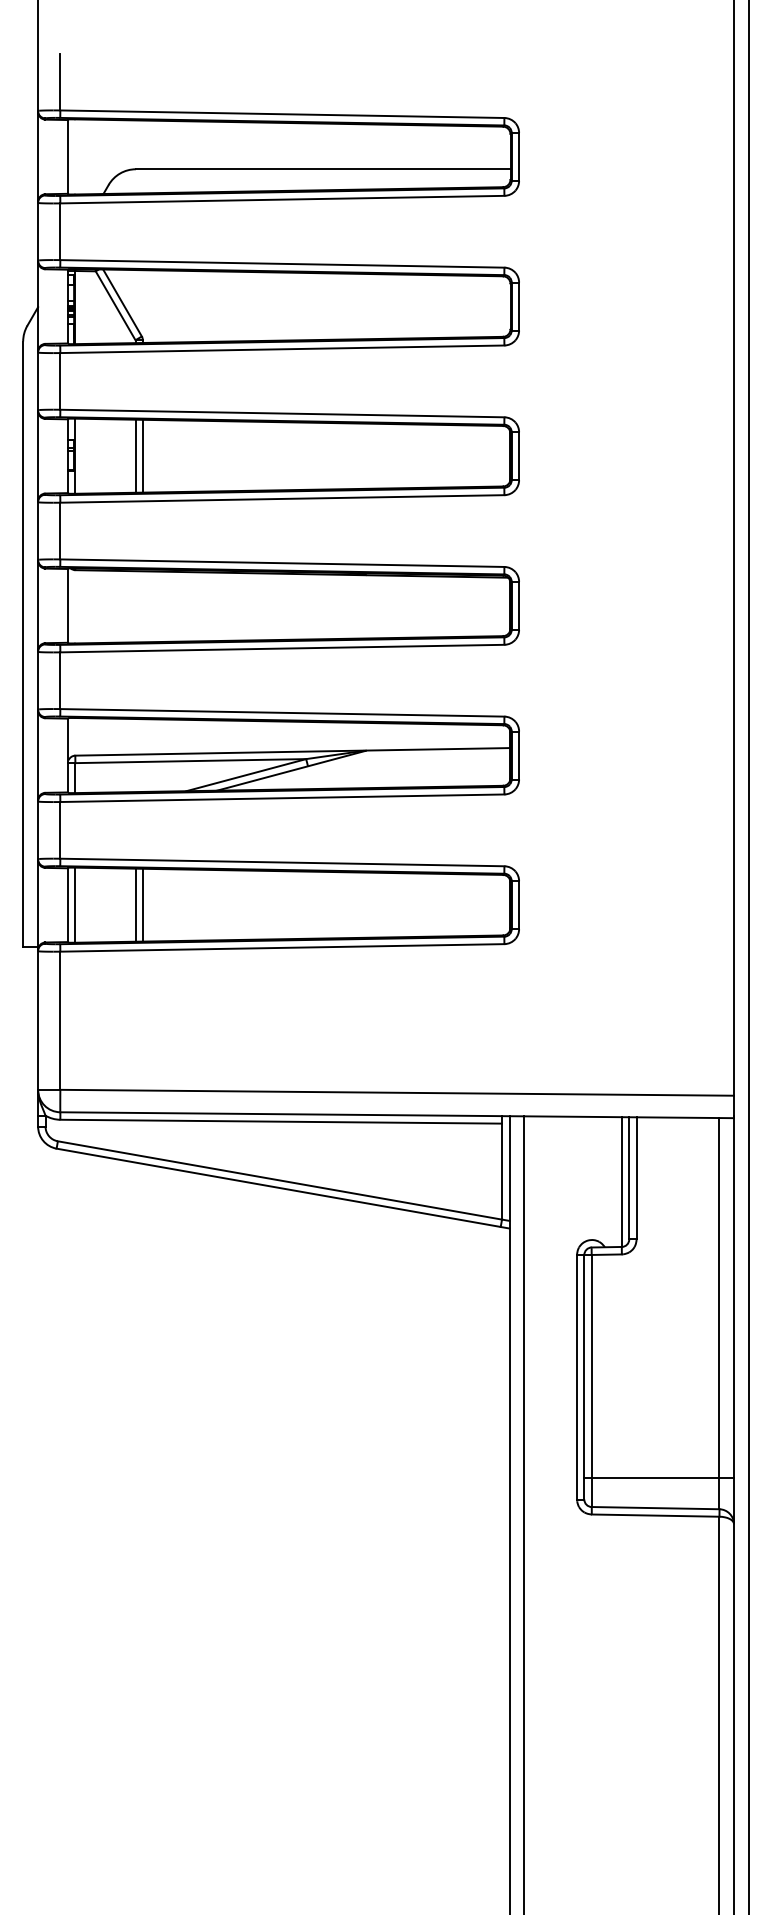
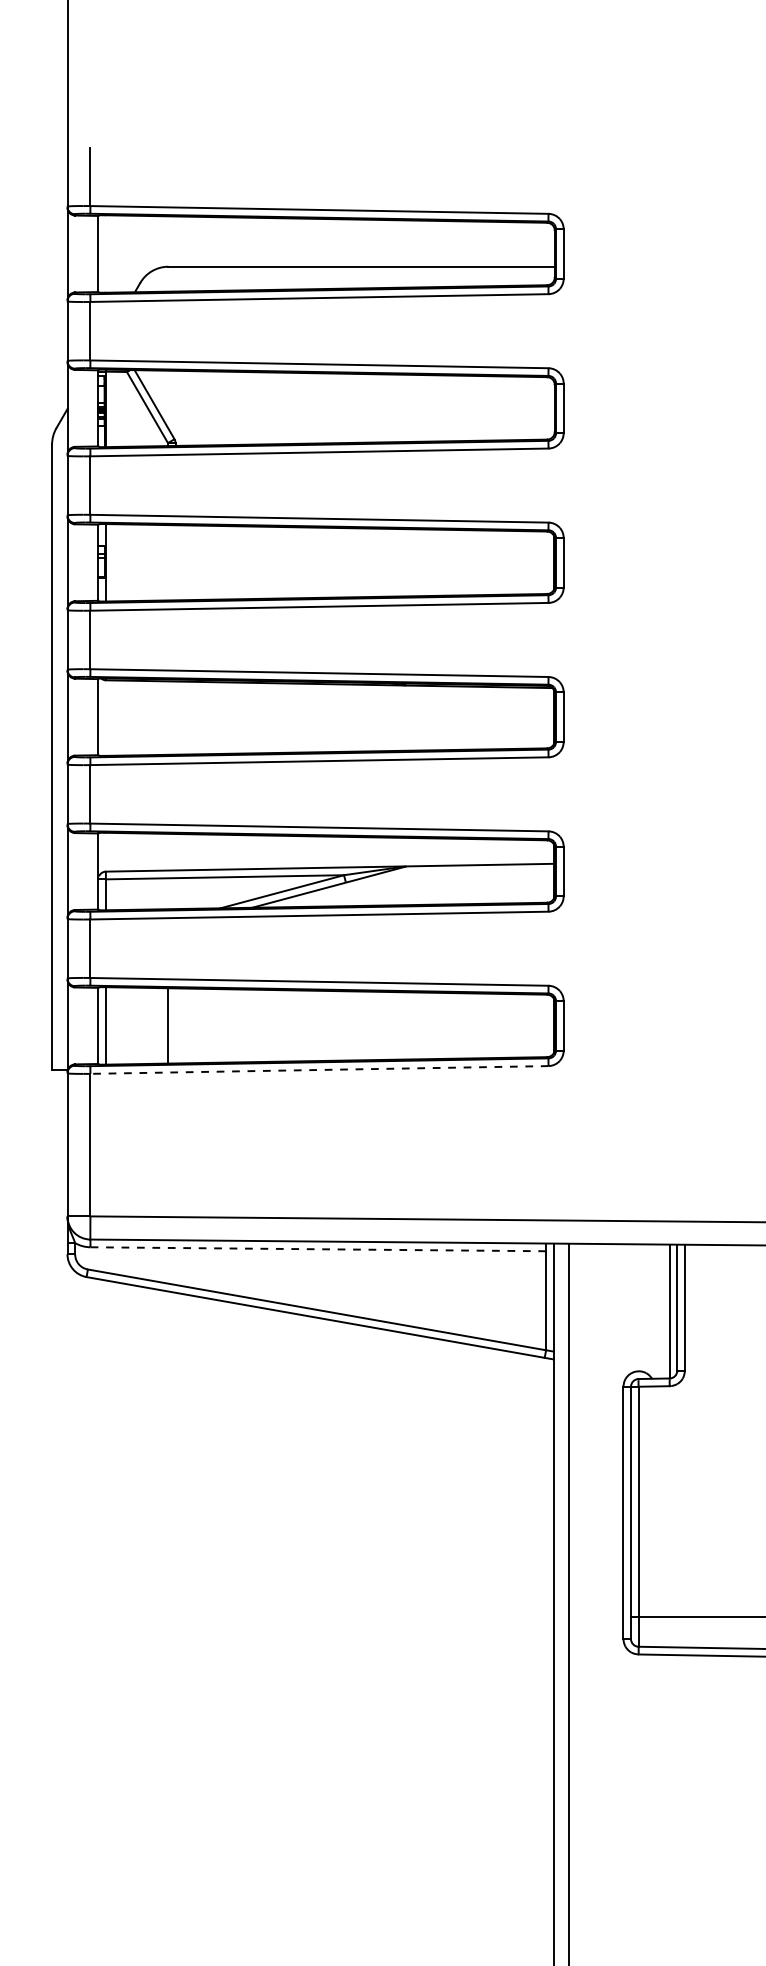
line: (135, 455) -> (167, 562), removed
line: (142, 455) -> (175, 562), removed
line: (142, 904) -> (175, 1025), removed
line: (281, 947) -> (318, 1069), solid -> dashed
line: (281, 1121) -> (318, 1249), solid -> dashed

